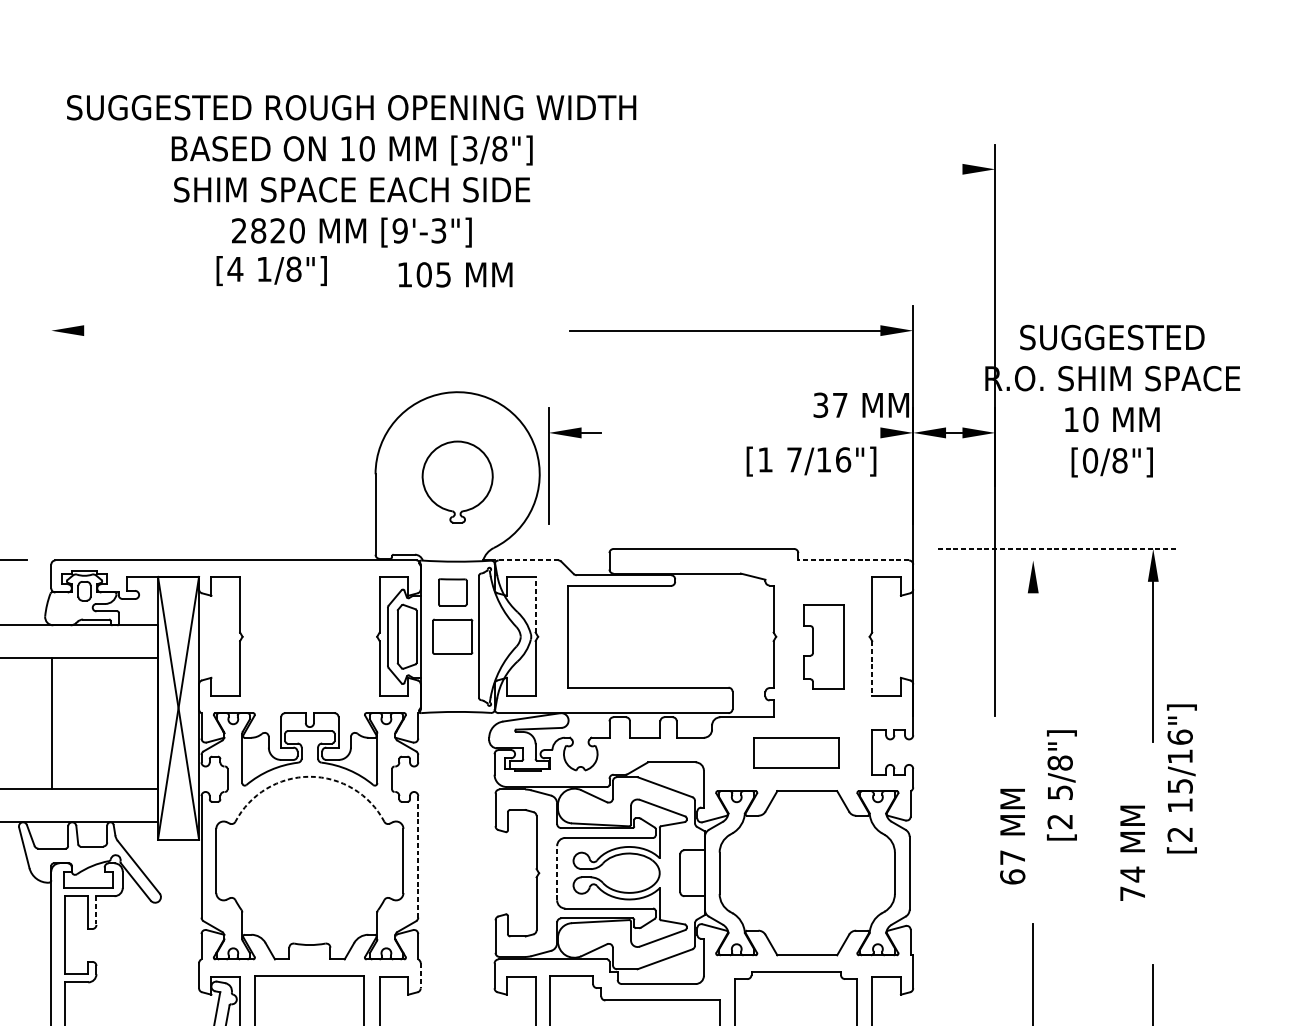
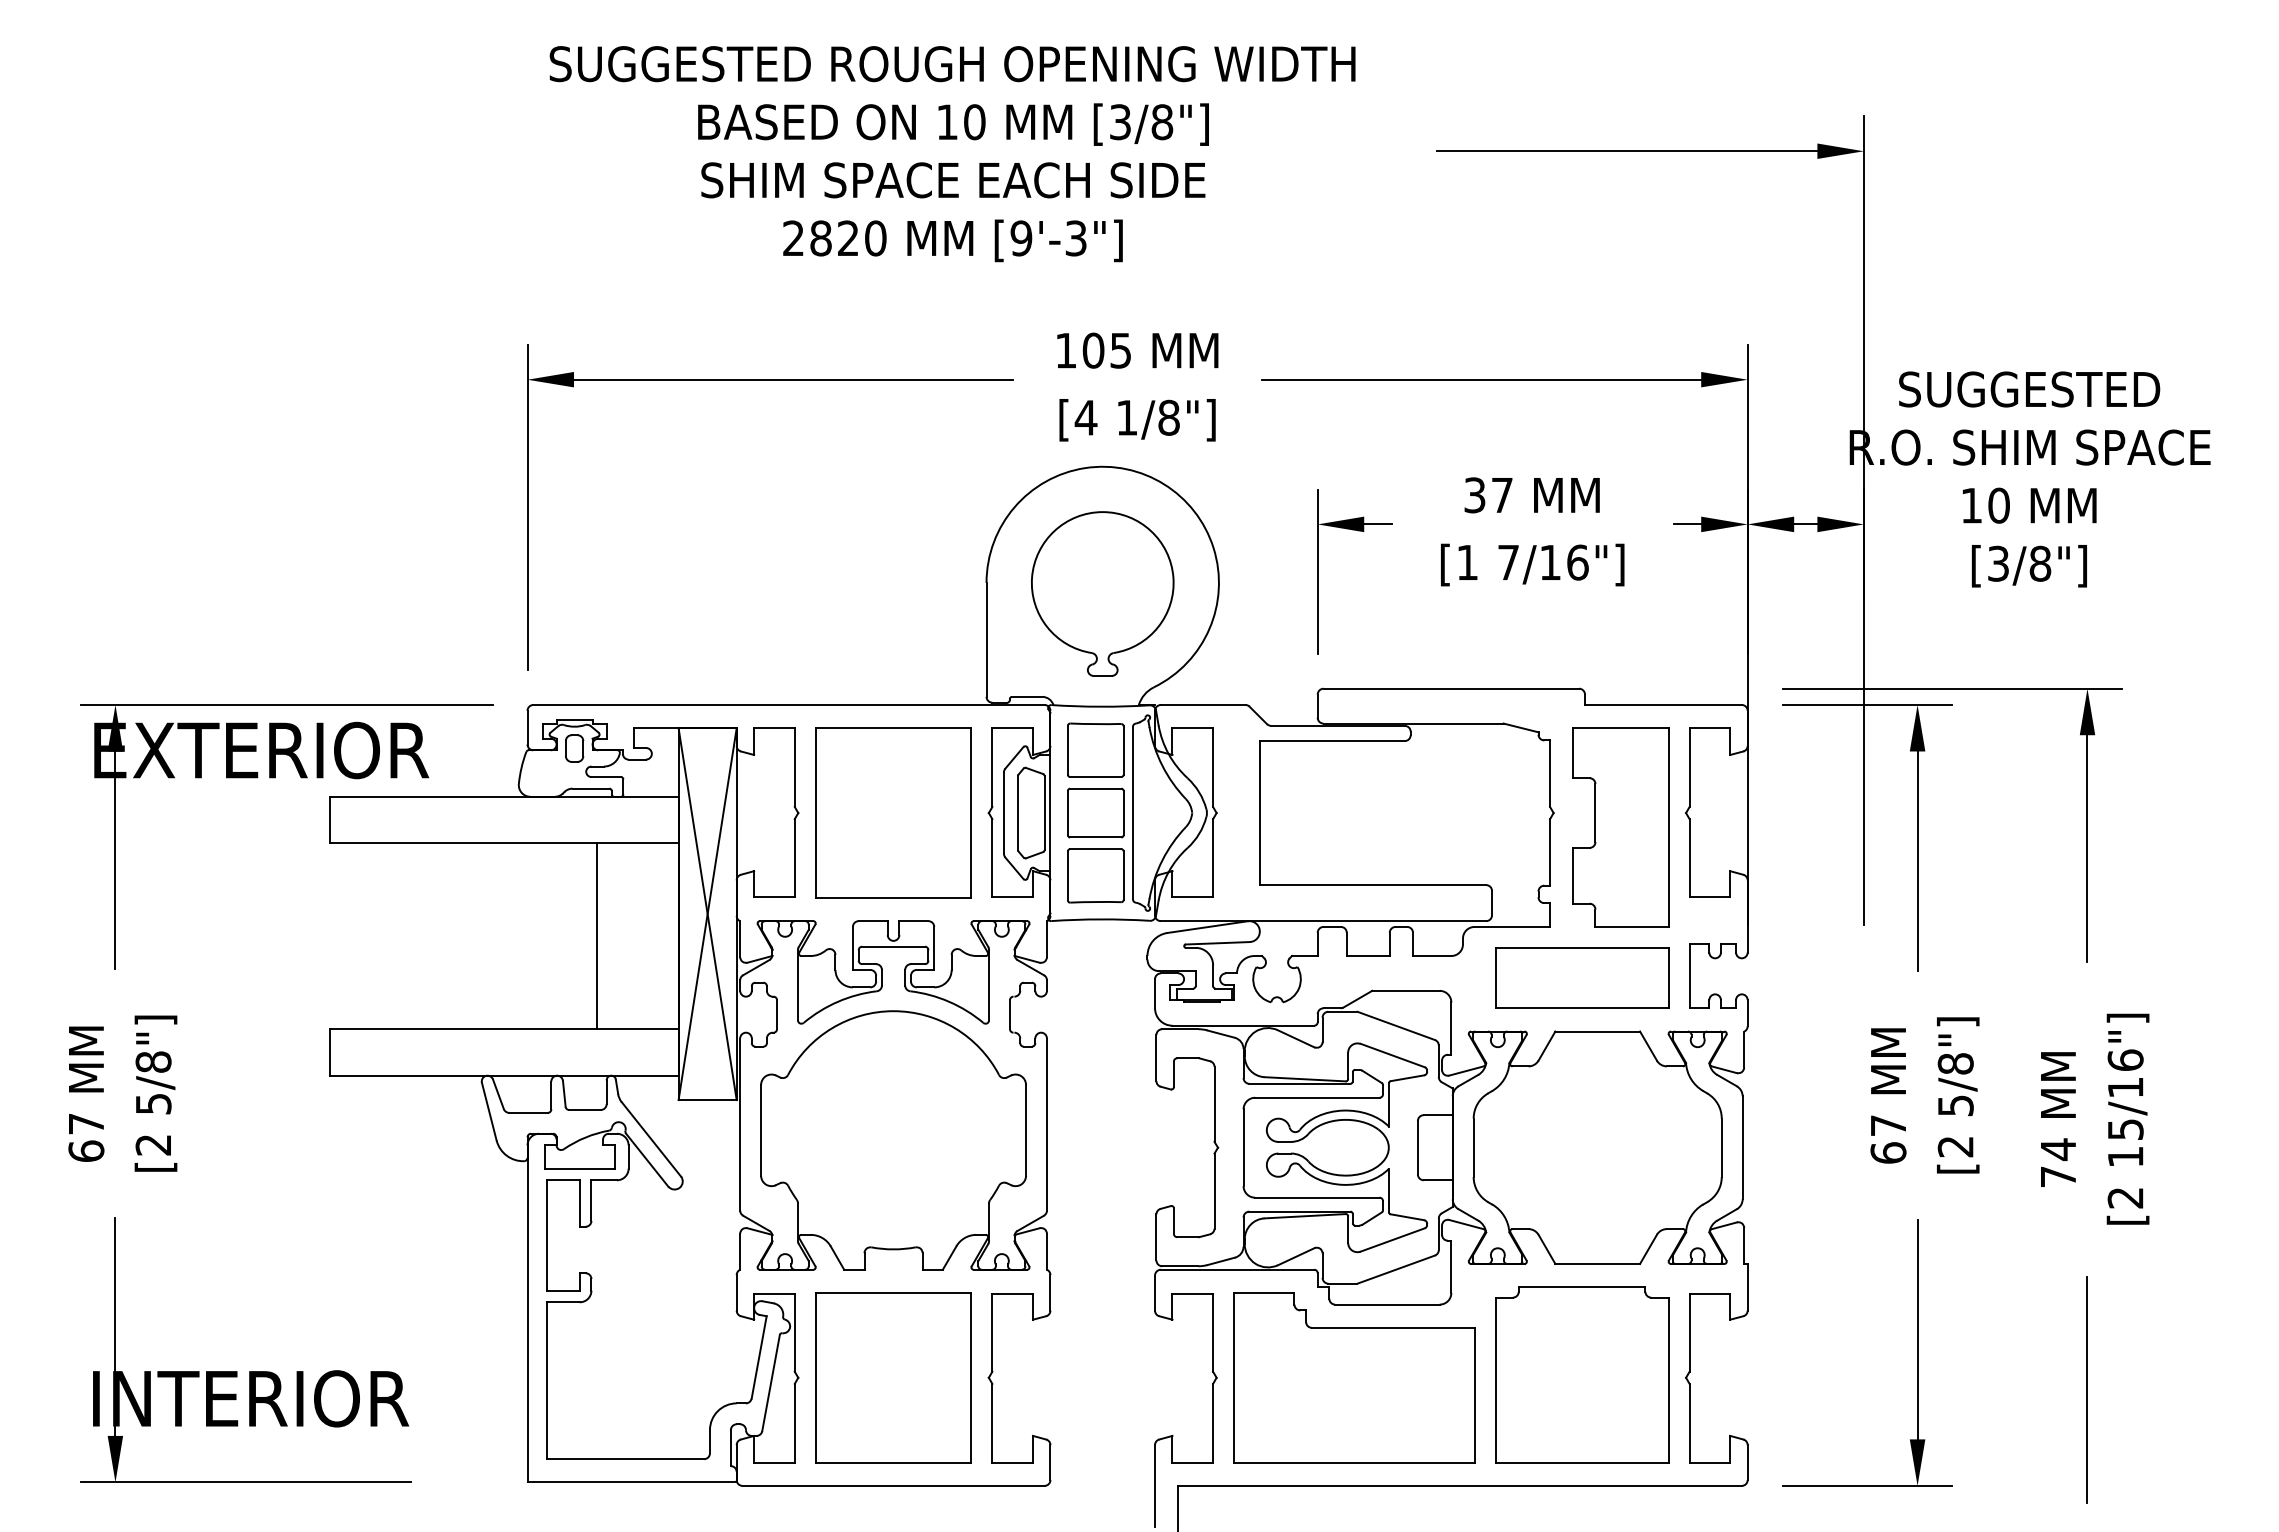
line: (828, 169) -> (1627, 151), added
text: (271, 271) -> (1137, 420), moved
text: (455, 274) -> (1137, 350), moved
line: (239, 330) -> (793, 379), added
text: (860, 405) -> (1531, 495), moved
line: (51, 420) -> (527, 507), added
line: (870, 432) -> (1687, 524), added
text: (1090, 460) -> (1998, 563), [0/8"] -> [3/8"]
text: (811, 461) -> (1532, 564), moved
part: (549, 466) -> (1318, 571), moved
part: (457, 481) -> (1102, 593), size x1.43
line: (1057, 548) -> (1952, 688), dashed -> solid
line: (528, 560) -> (1202, 705), dashed -> solid
line: (853, 560) -> (1662, 705), dashed -> solid
line: (997, 560) -> (1867, 705), added
part: (452, 591) -> (1095, 749), size x1.43
line: (535, 604) -> (1213, 767), dashed -> solid
part: (309, 636) -> (893, 812), added
part: (823, 647) -> (1620, 827), size x1.67
line: (872, 668) -> (1689, 857), dashed -> solid
line: (1033, 670) -> (1917, 860), added
part: (452, 680) -> (1095, 875), added
line: (52, 724) -> (597, 936), moved
part: (796, 752) -> (1582, 977), size x1.43
arc: (309, 776) -> (893, 1011), dashed -> solid
text: (1181, 778) -> (2127, 1118), moved
text: (1062, 785) -> (1958, 1095), moved
line: (417, 856) -> (1046, 1124), dashed -> solid
line: (557, 873) -> (1243, 1147), dashed -> solid
line: (96, 911) -> (591, 1201), dashed -> solid
line: (420, 975) -> (1050, 1292), dashed -> solid

